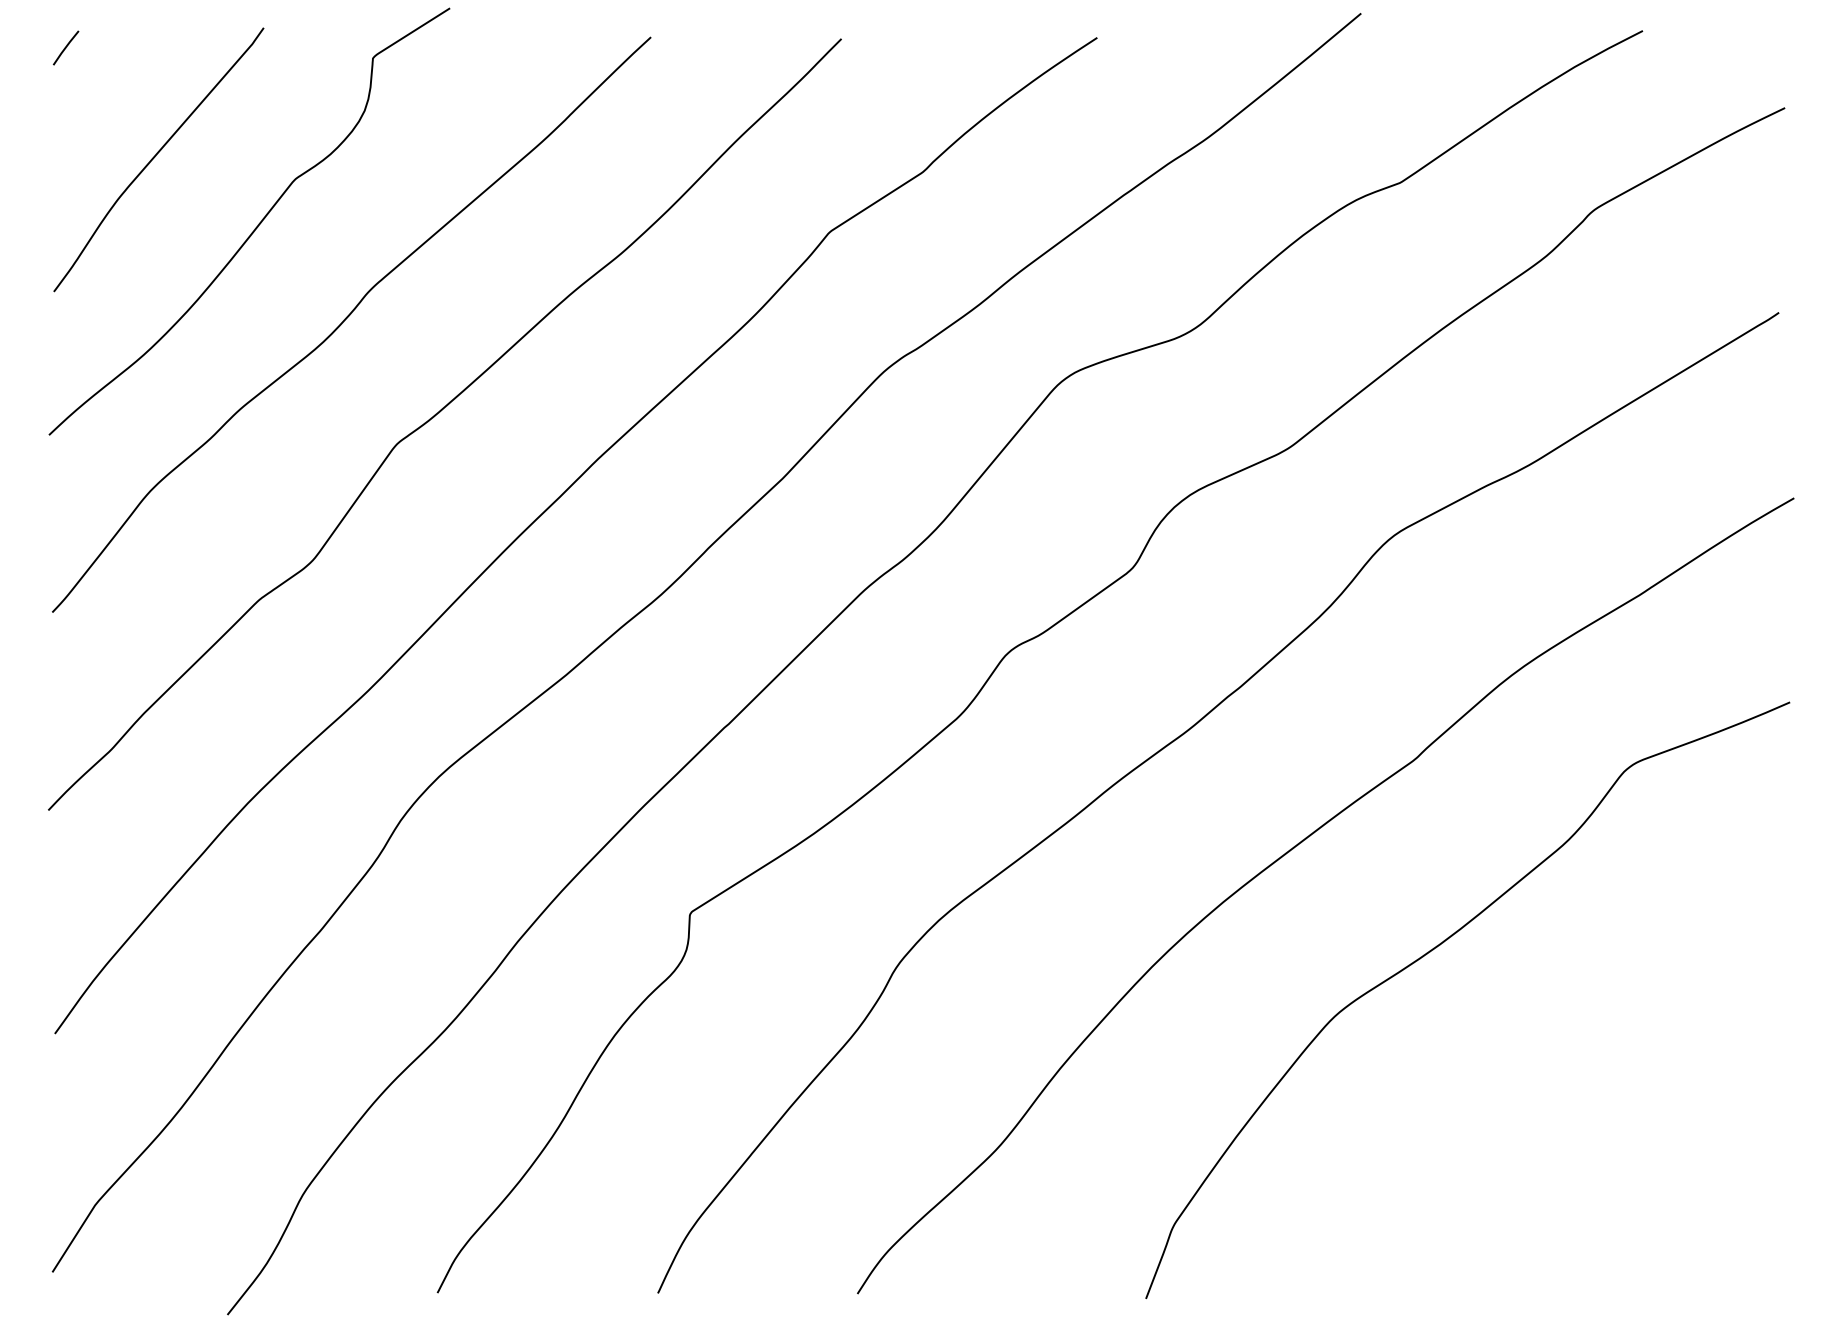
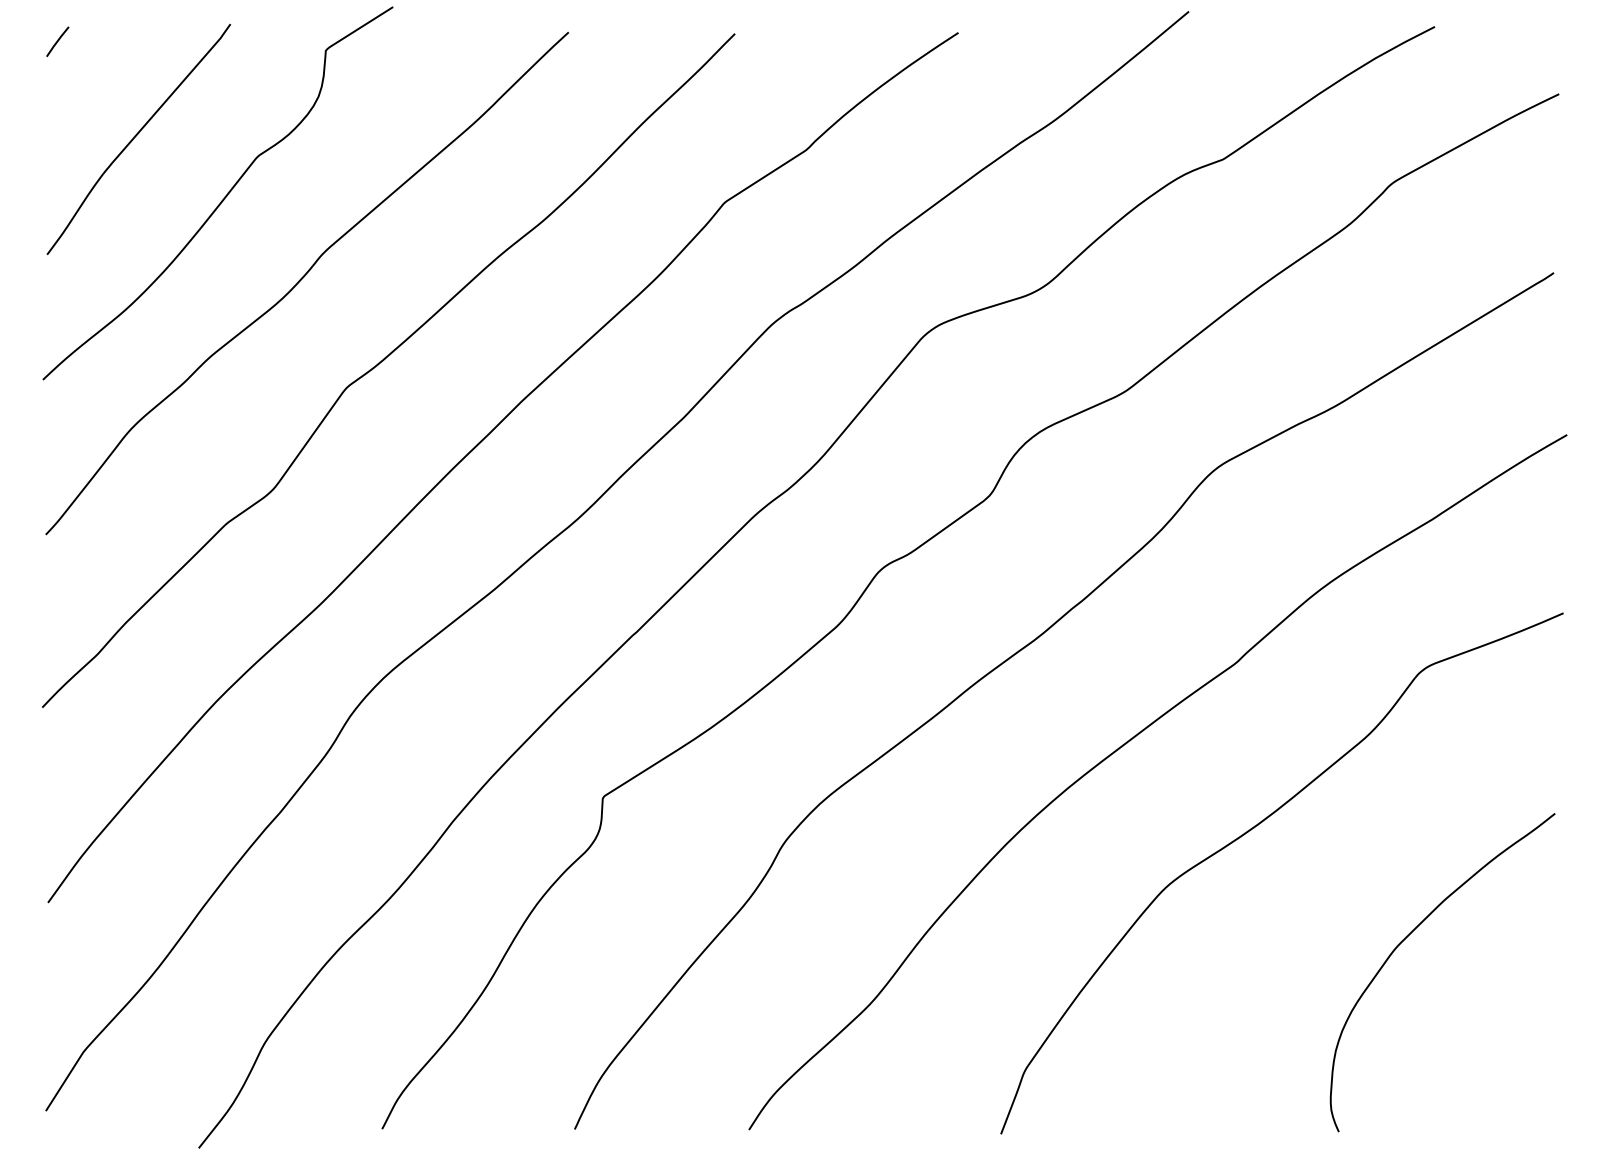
curve: (1611, 1073) -> (1407, 937), added

